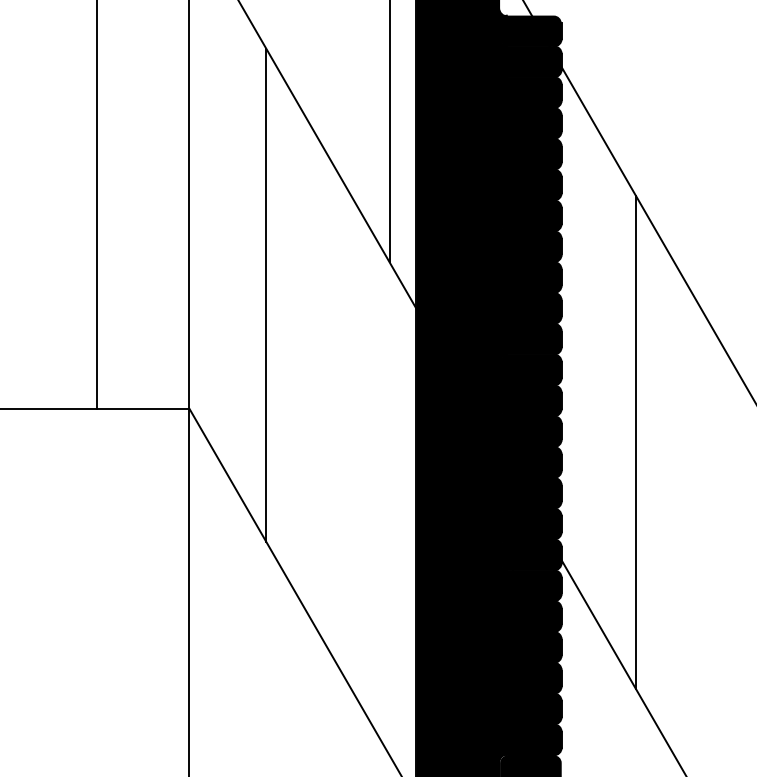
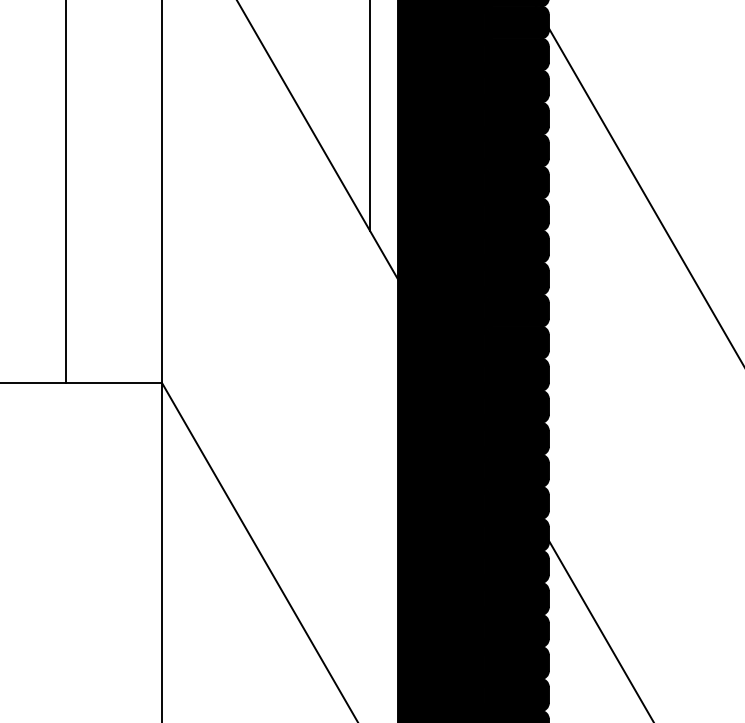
line: (266, 295) -> (242, 265), removed
line: (636, 442) -> (626, 418), removed

